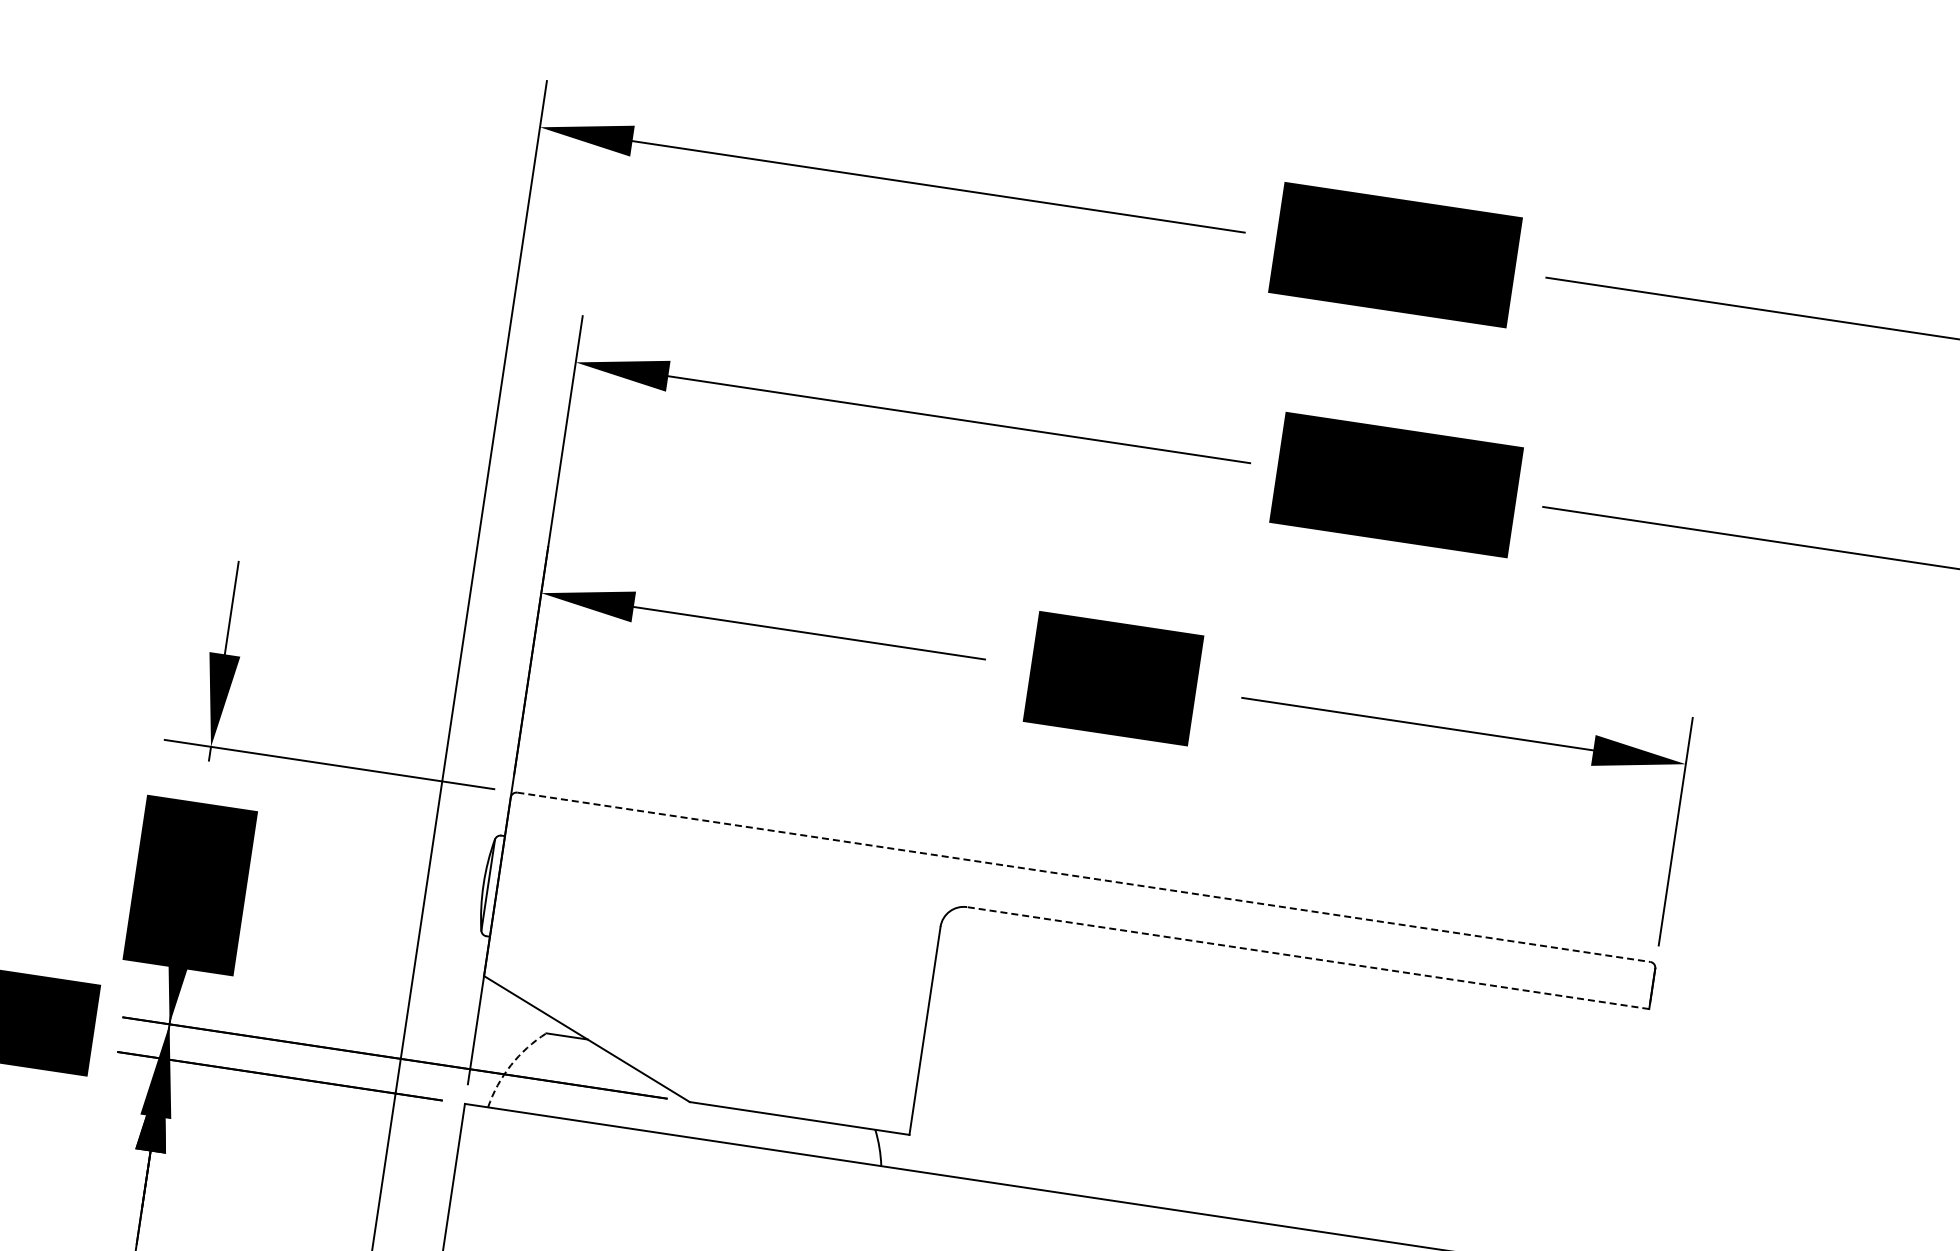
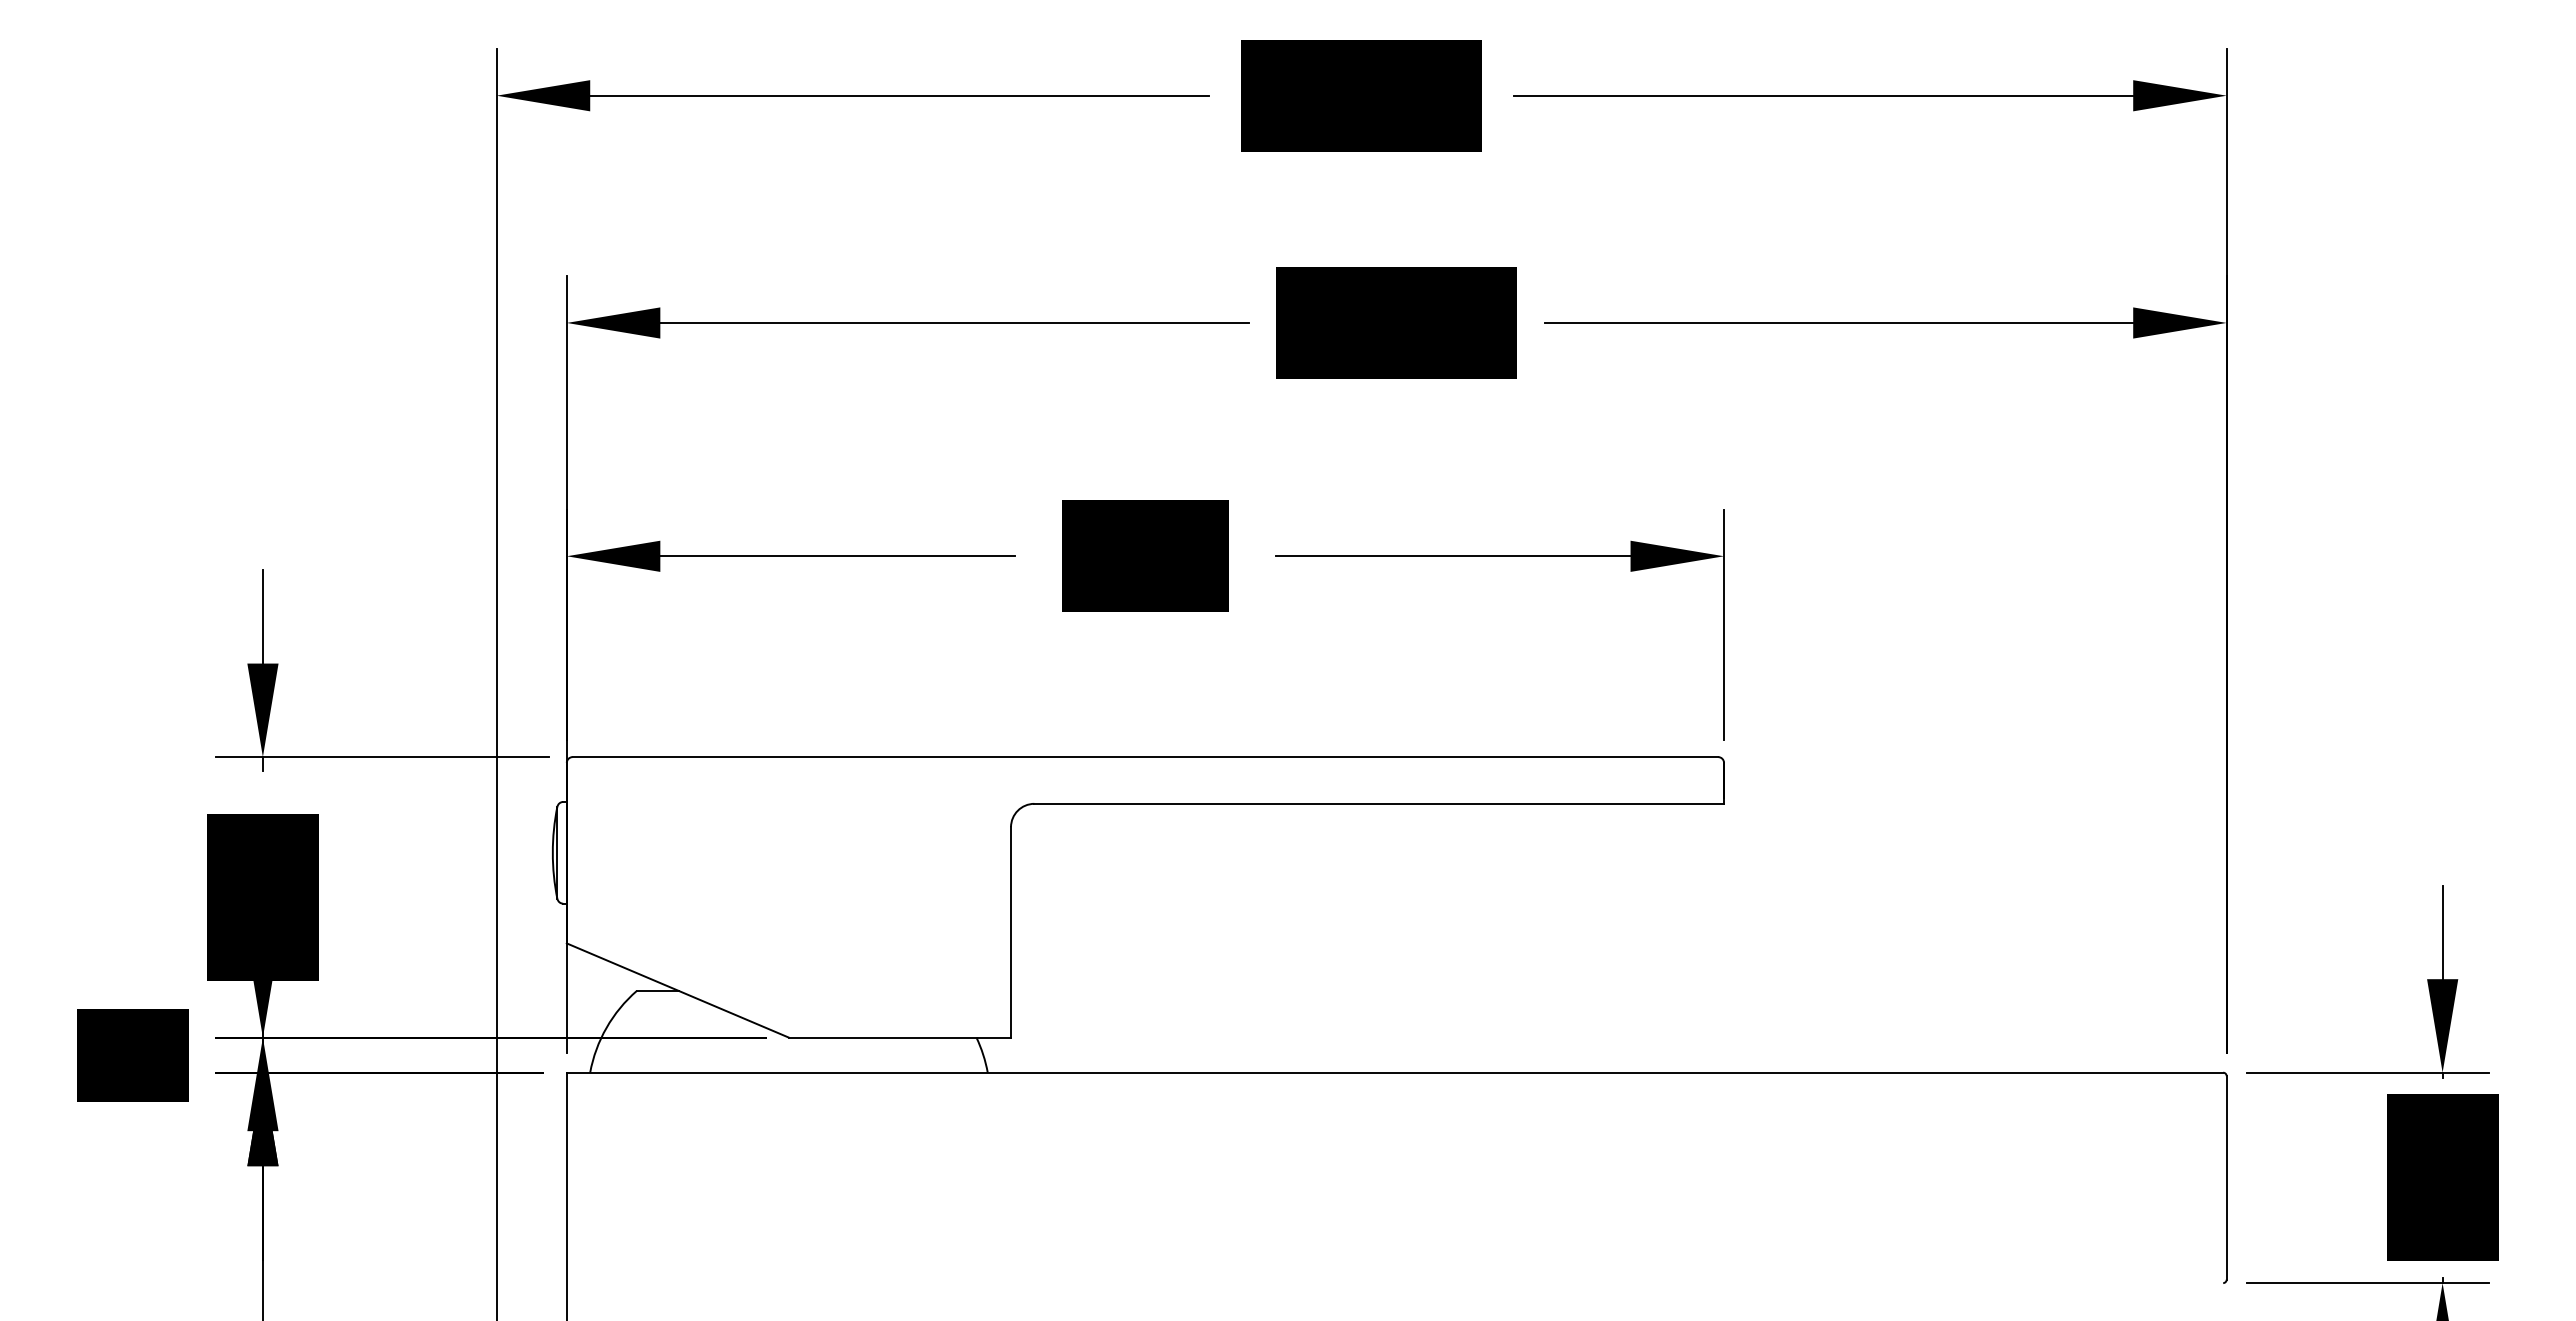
line: (1083, 877) -> (1145, 757), dashed -> solid
line: (1308, 957) -> (1379, 803), dashed -> solid
arc: (510, 1065) -> (606, 1027), dashed -> solid

